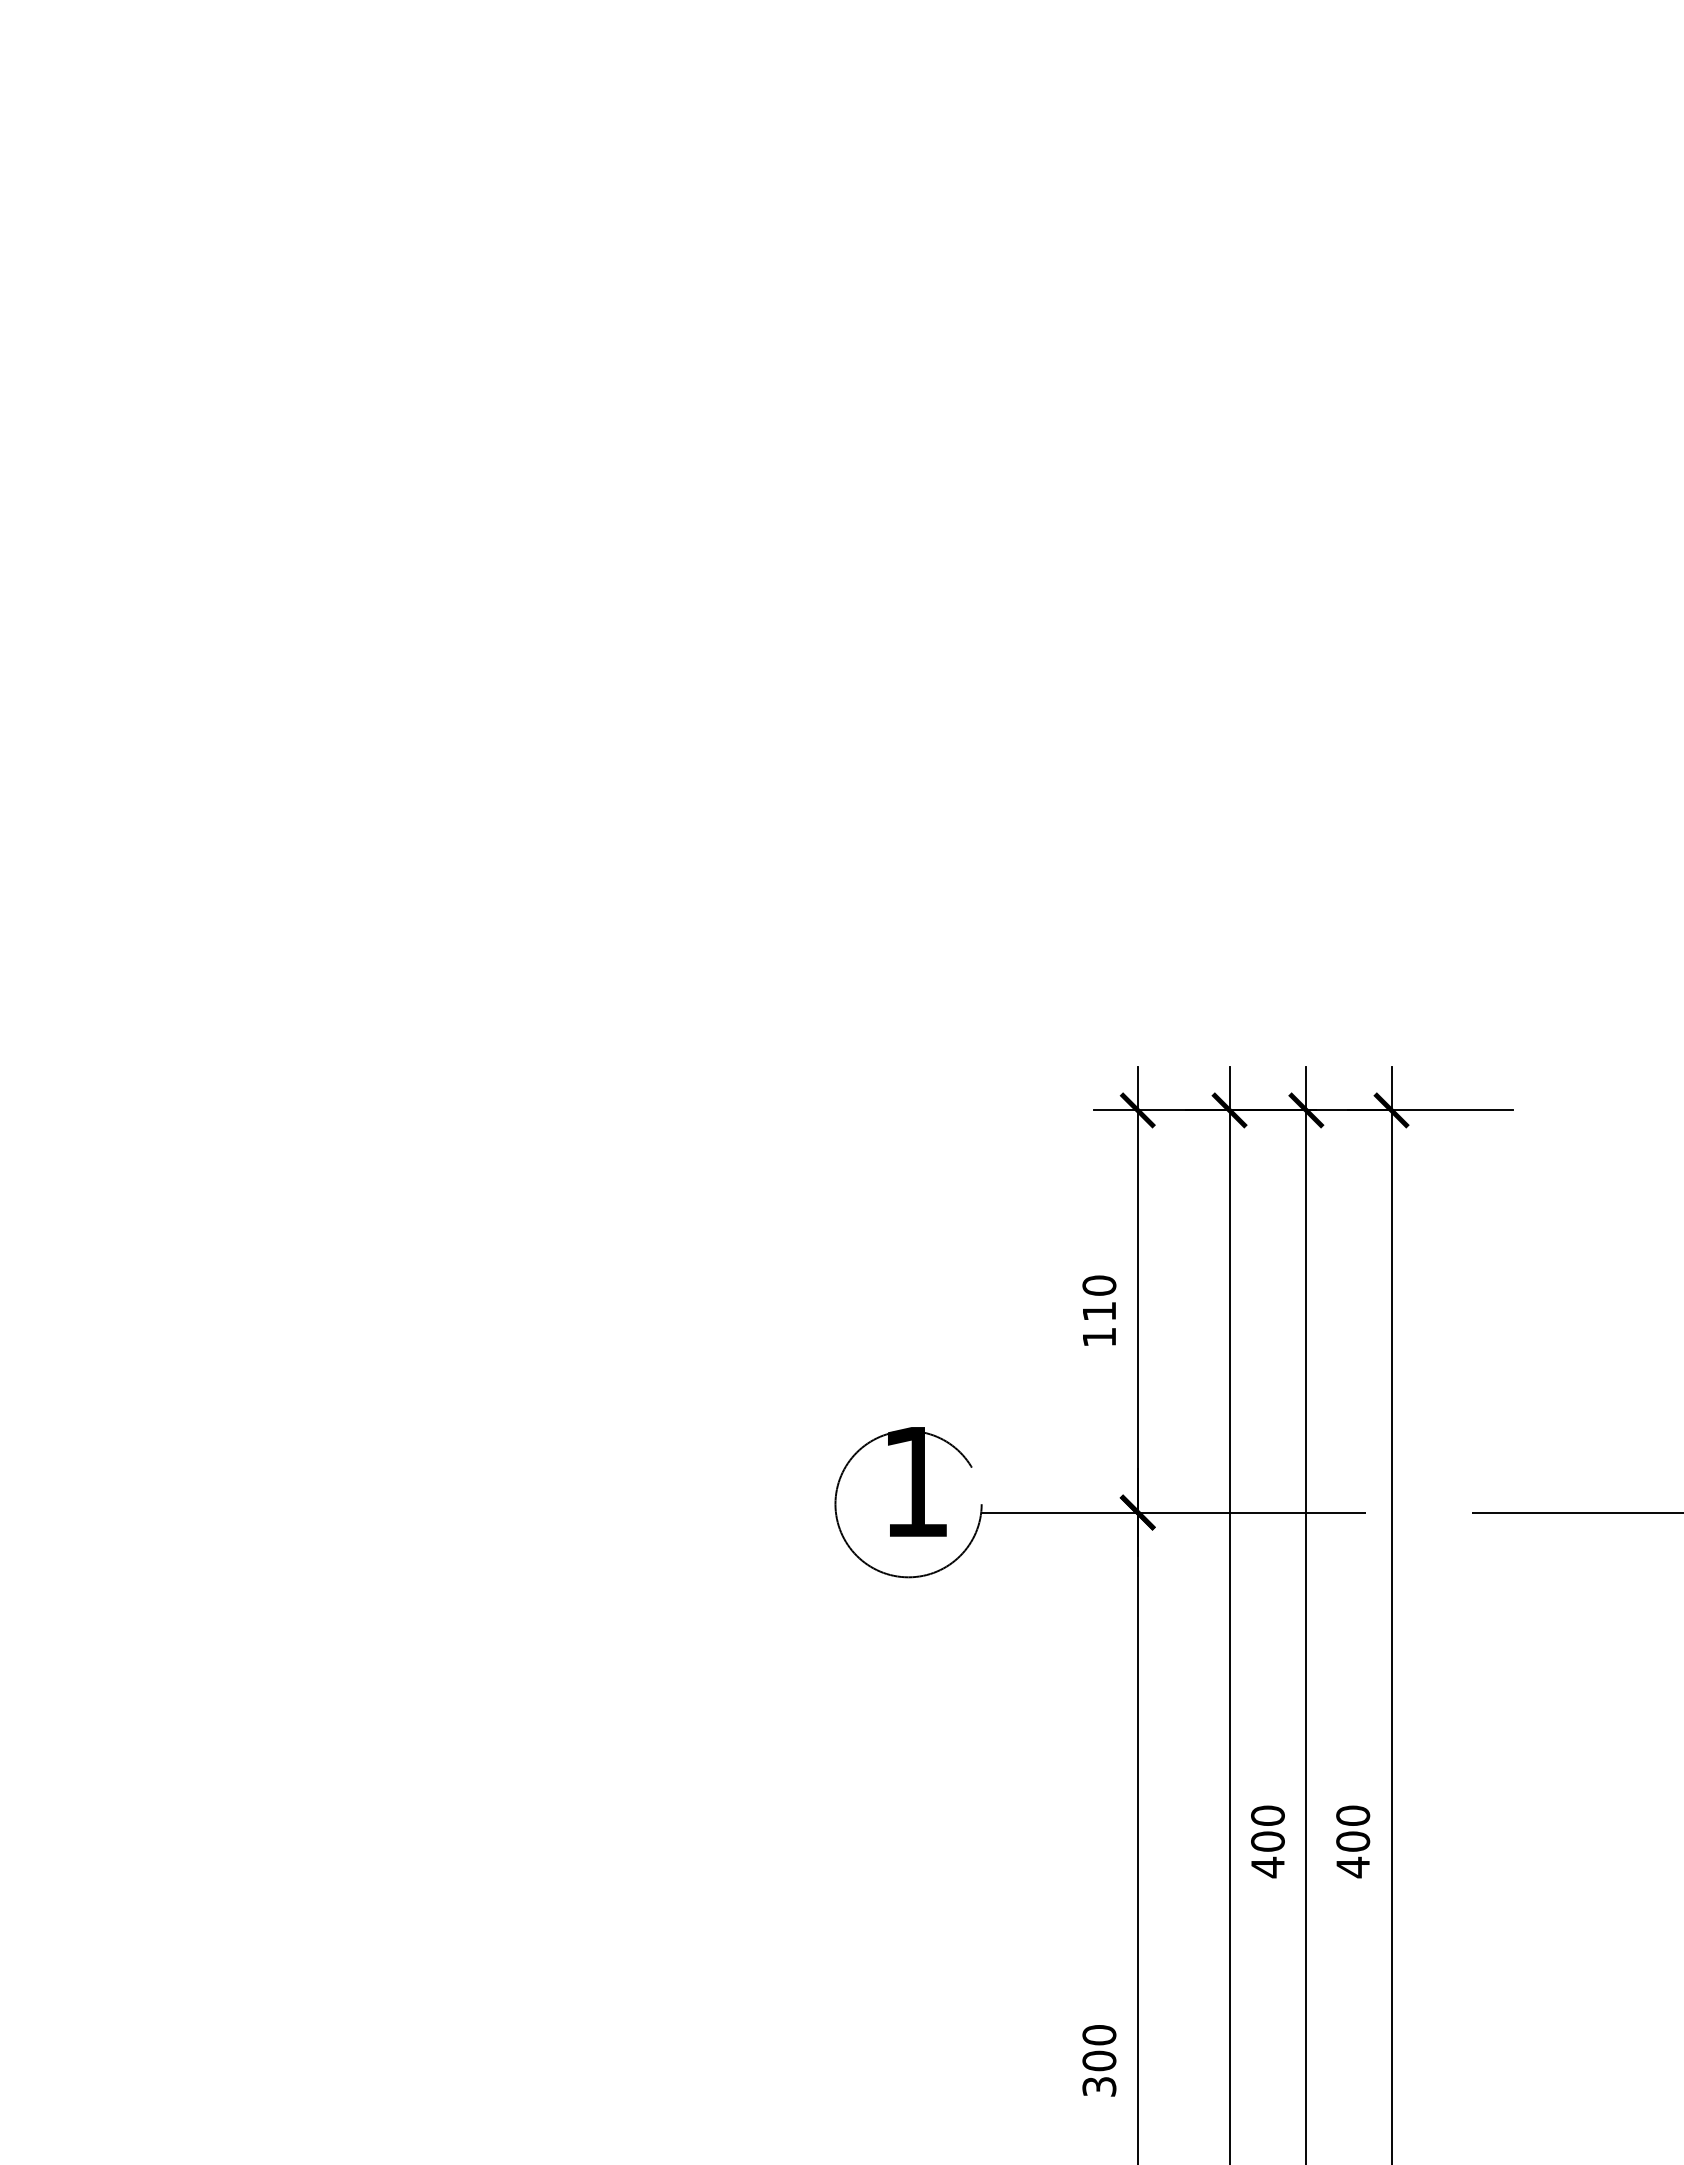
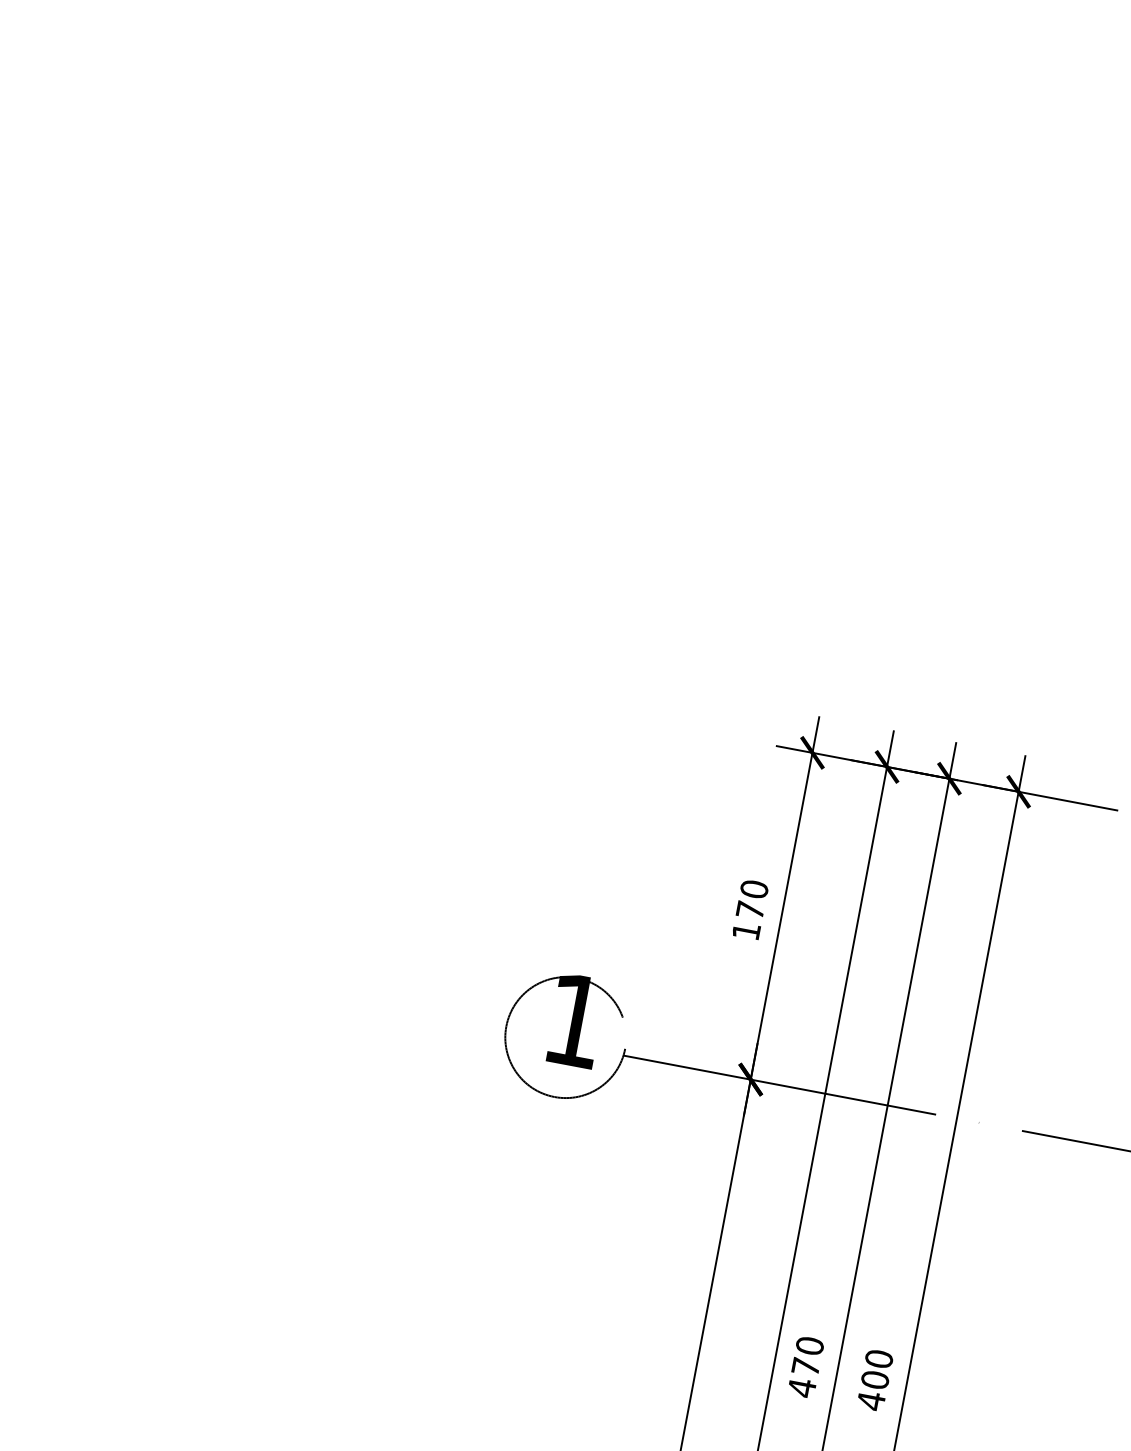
text: (1099, 1311) -> (750, 910), 110 -> 170
text: (1267, 1841) -> (805, 1366), 400 -> 470

